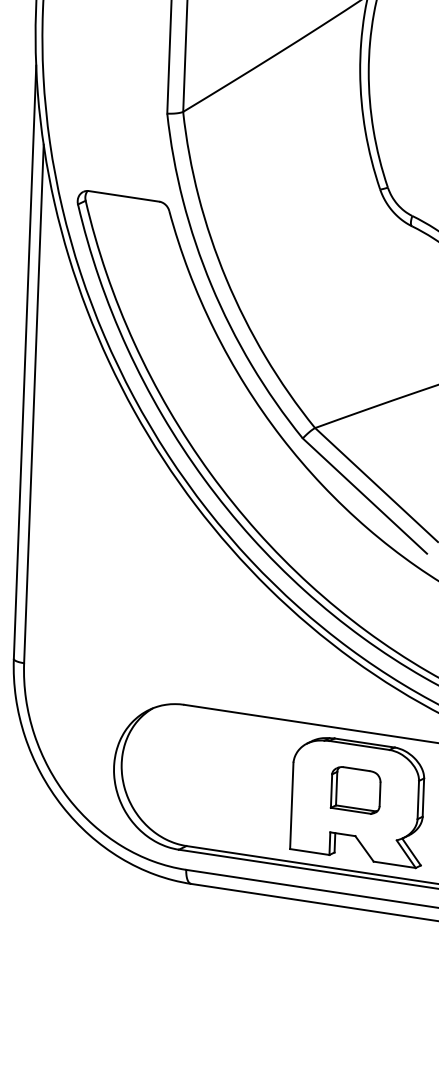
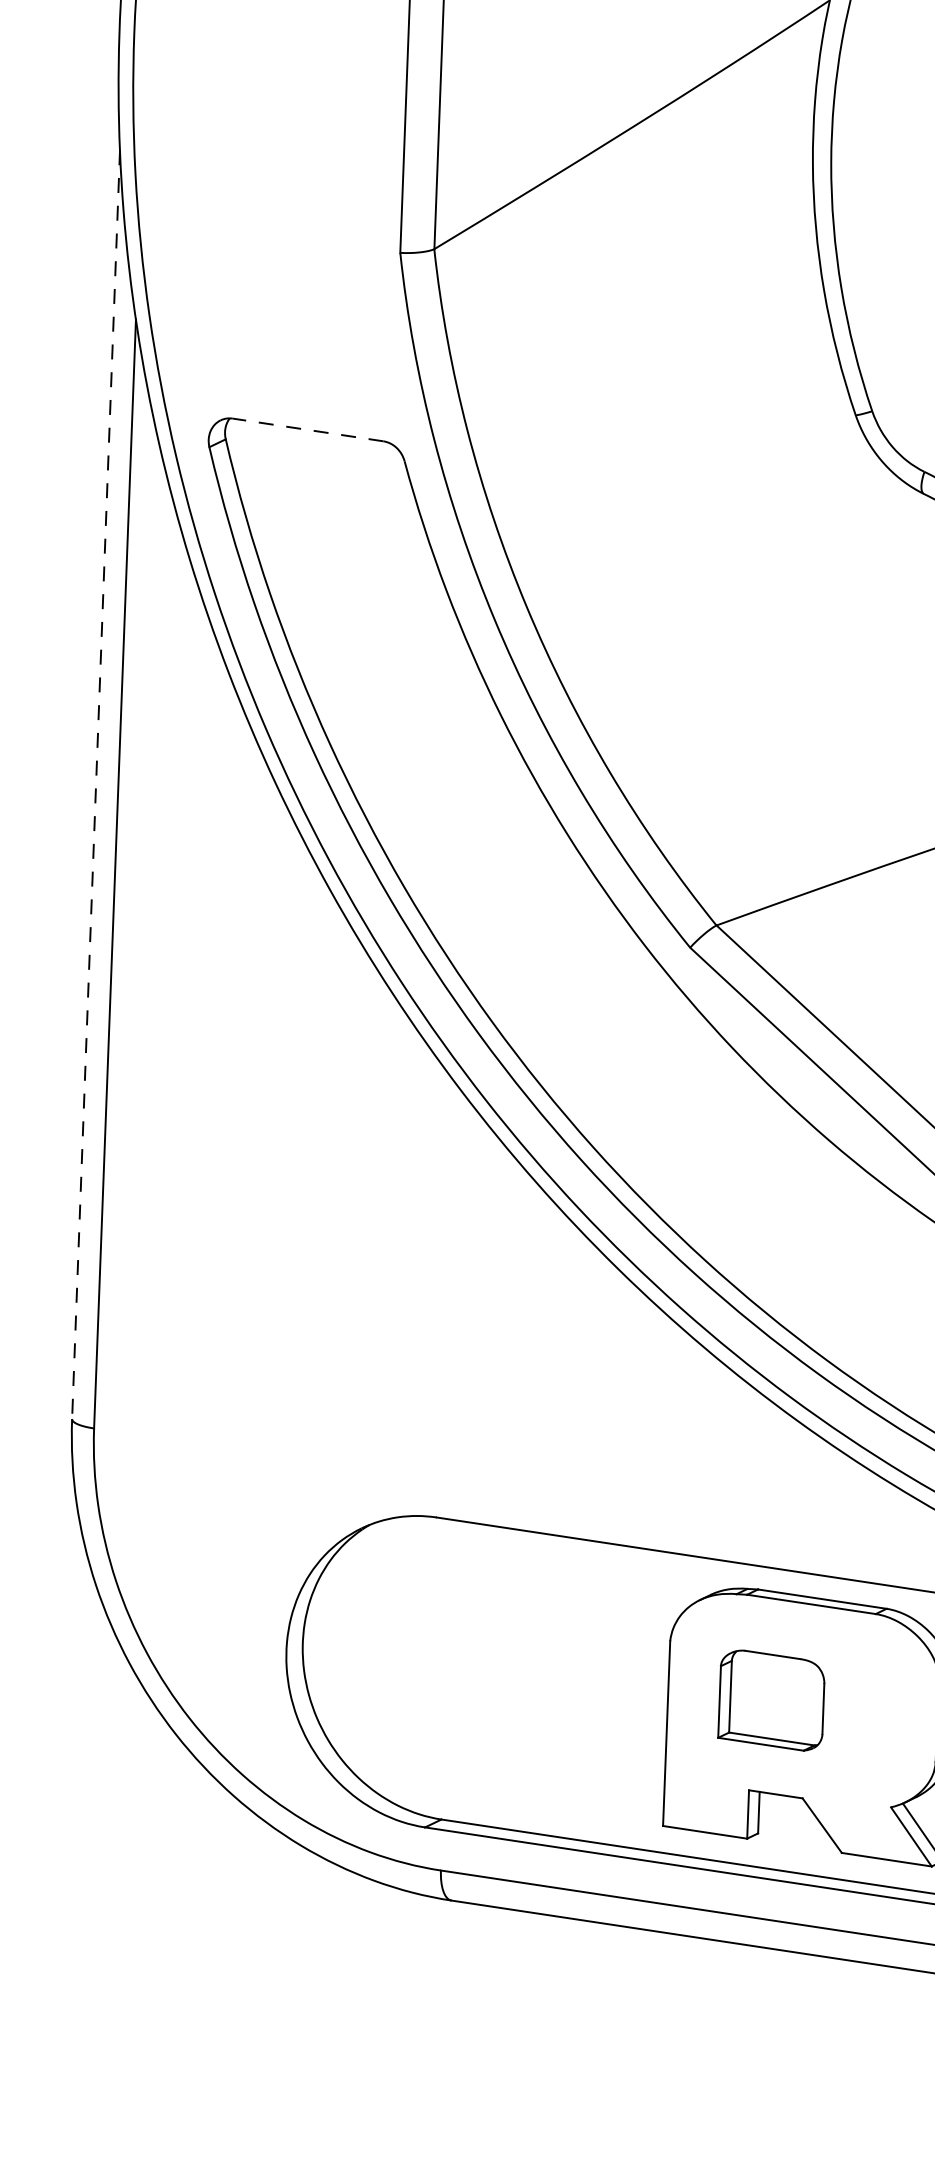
line: (124, 196) -> (308, 430), solid -> dashed
line: (25, 362) -> (97, 785), solid -> dashed
part: (355, 790) -> (770, 1700), moved

